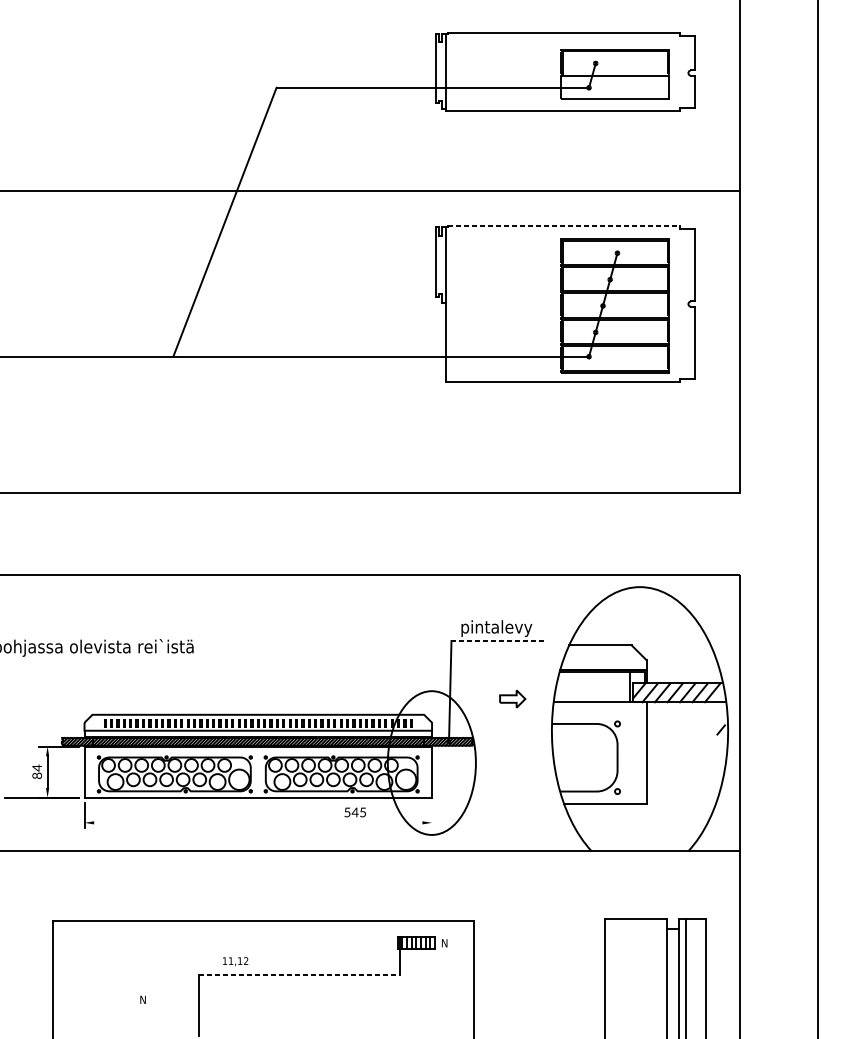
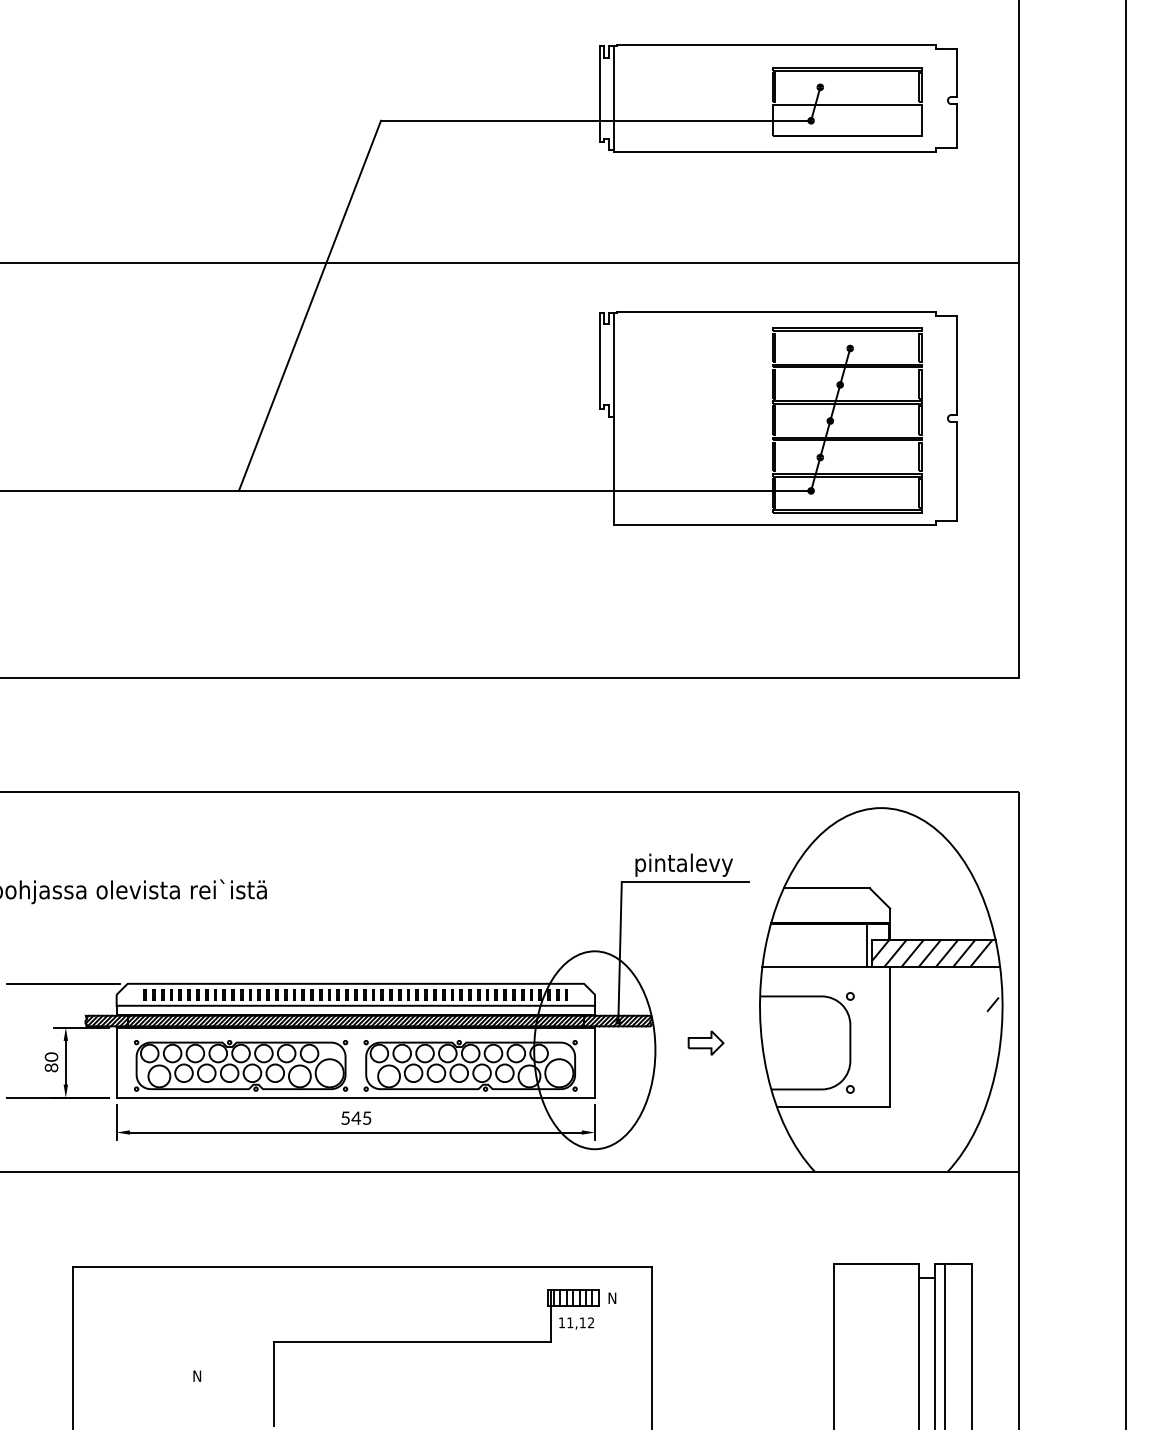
line: (563, 226) -> (776, 311), dashed -> solid
line: (497, 641) -> (685, 882), dashed -> solid
part: (512, 698) -> (705, 1042), moved
line: (45, 714) -> (63, 983), added
text: (37, 768) -> (51, 1057), 84 -> 80
text: (355, 811) -> (356, 1117), moved
line: (432, 815) -> (595, 1122), added
line: (258, 822) -> (355, 1132), added
text: (235, 961) -> (576, 1323), moved
line: (300, 974) -> (413, 1341), dashed -> solid

